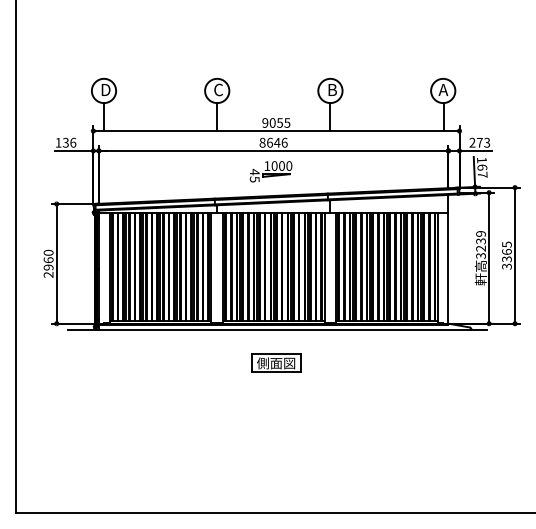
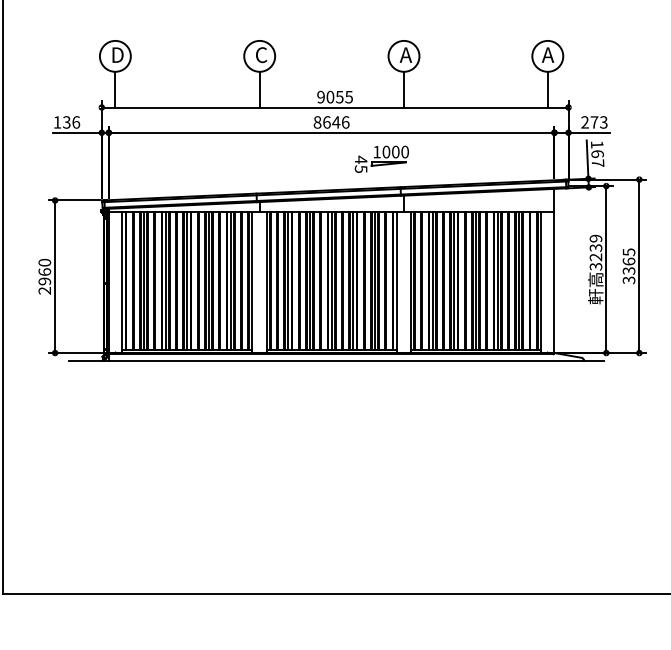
text: (331, 89) -> (405, 54), B -> A
part: (270, 171) -> (381, 159), moved
part: (276, 362) -> (335, 402), removed

